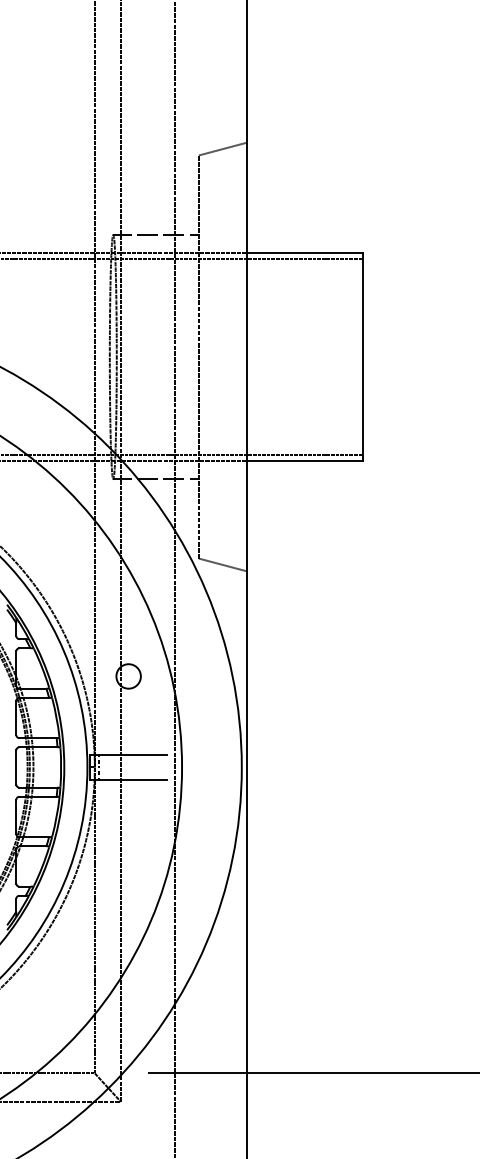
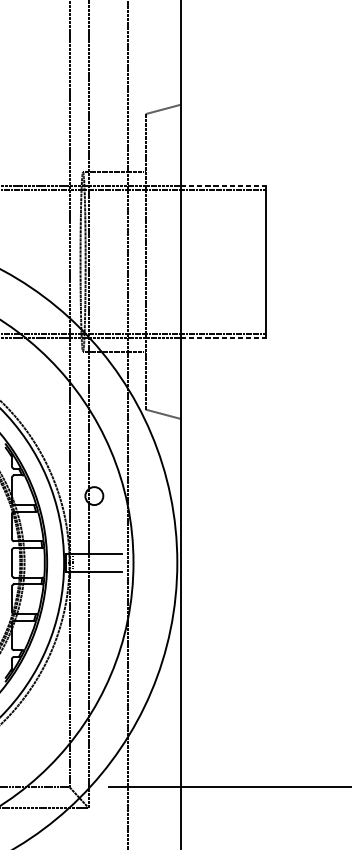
line: (305, 253) -> (224, 185), solid -> dashed
line: (305, 460) -> (224, 337), solid -> dashed

